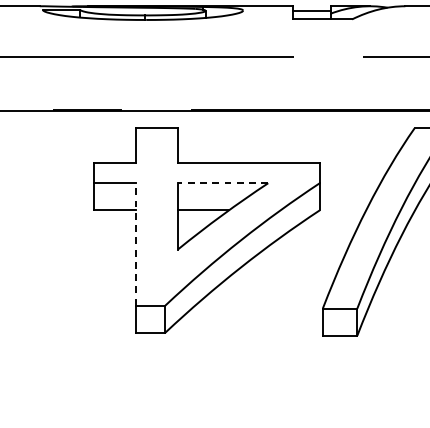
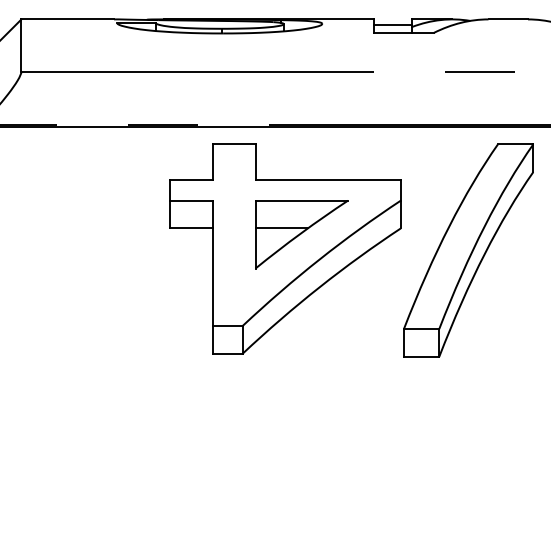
line: (222, 183) -> (301, 200), dashed -> solid
line: (135, 244) -> (212, 263), dashed -> solid

